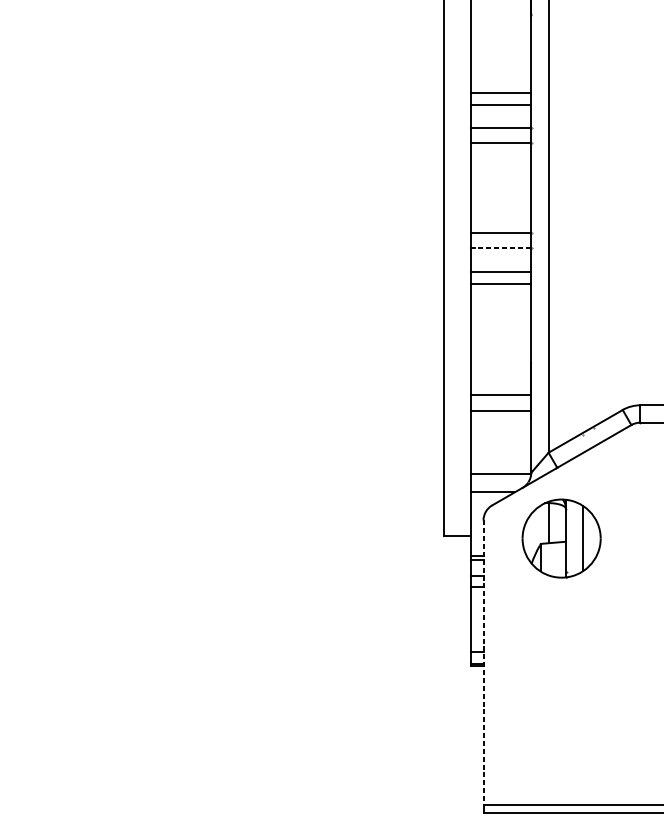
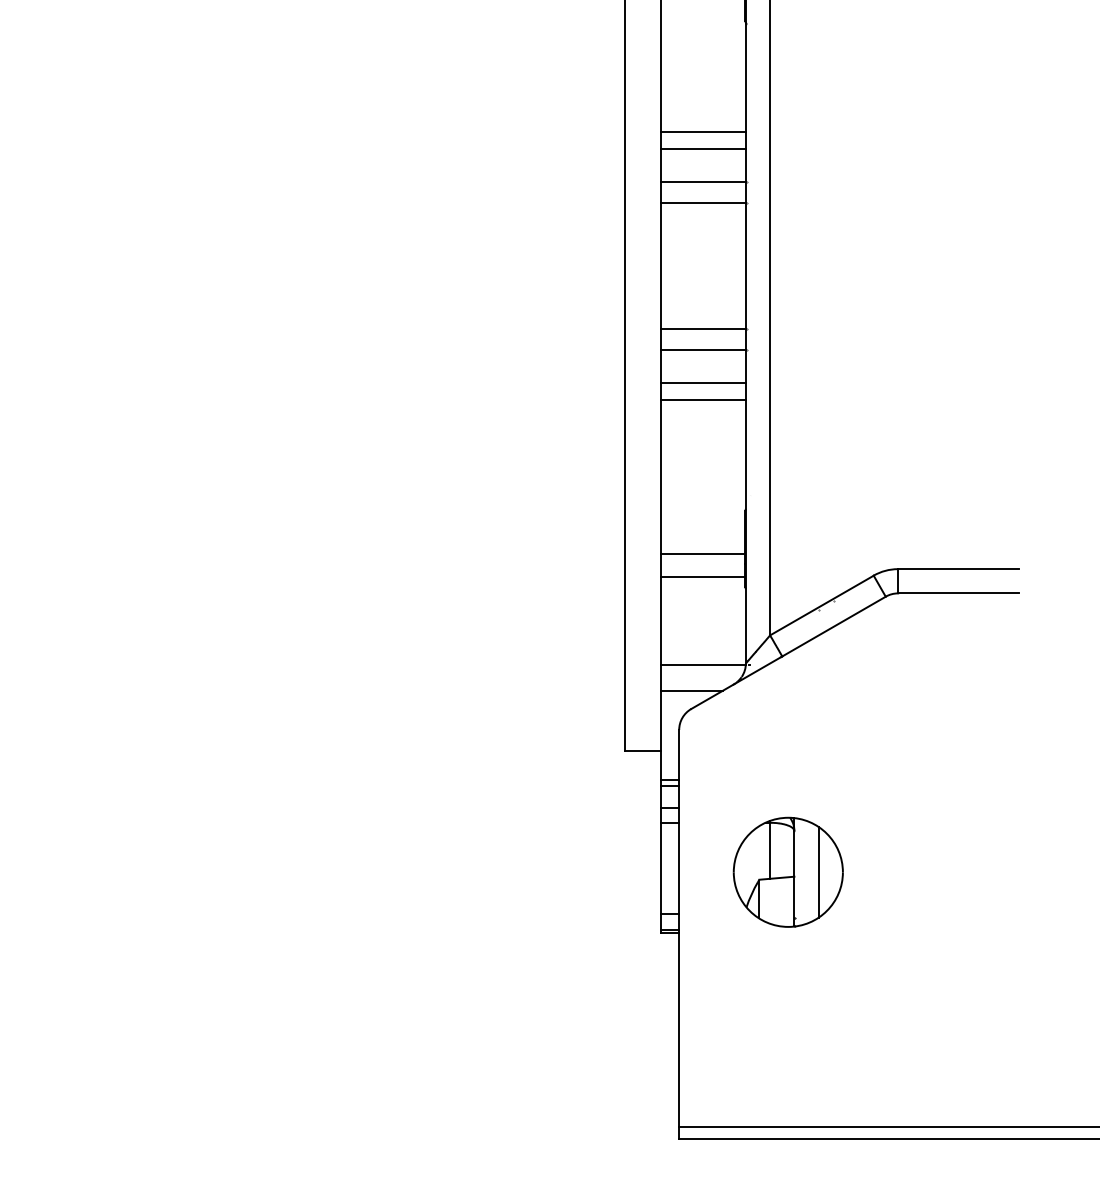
line: (500, 248) -> (703, 349), dashed -> solid
part: (561, 538) -> (787, 871), moved
line: (483, 662) -> (679, 928), dashed -> solid

